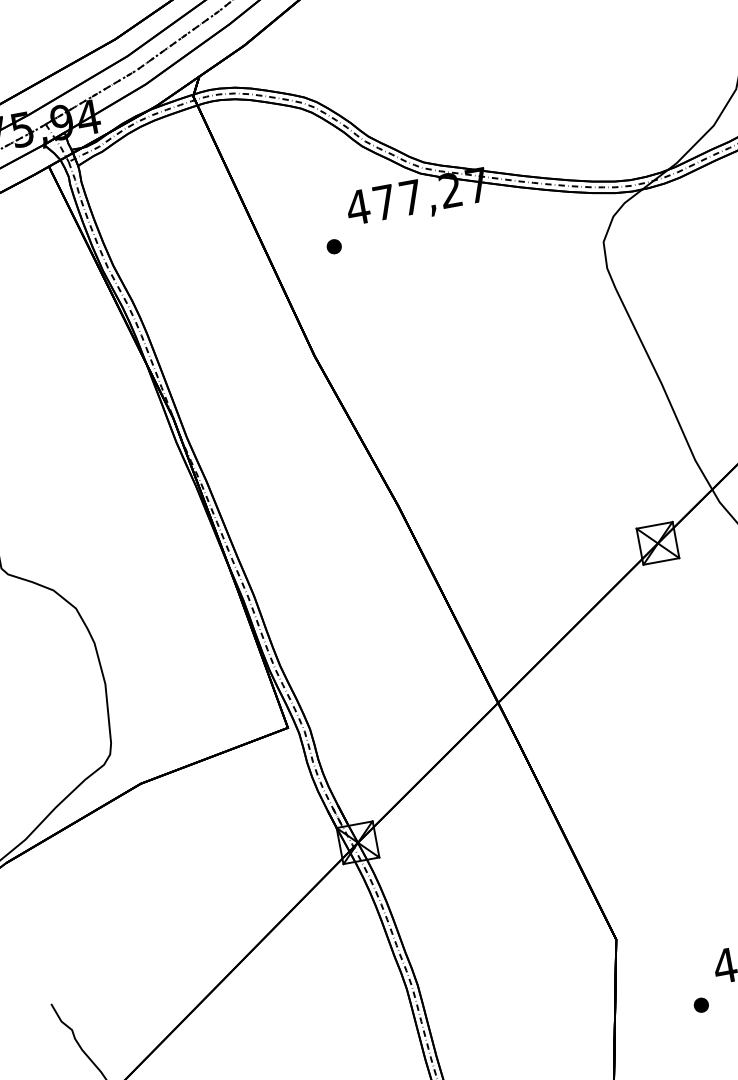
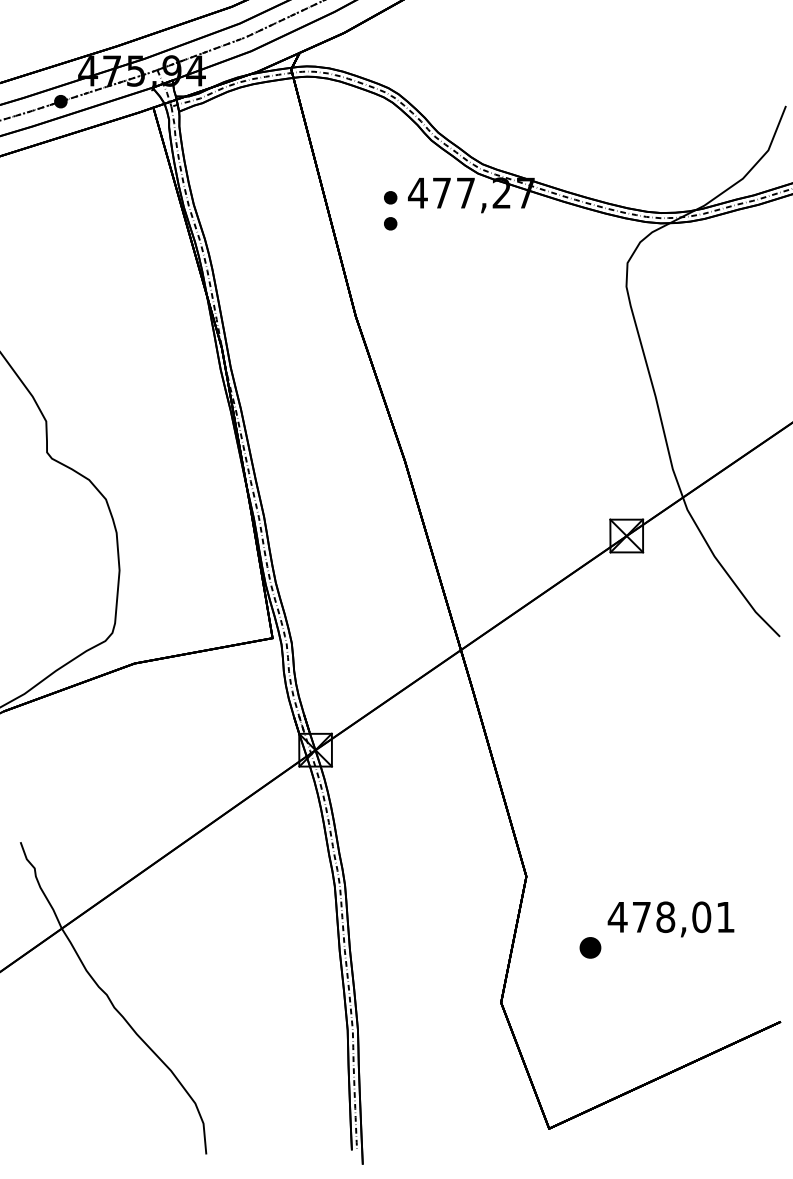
part: (328, 217) -> (390, 197), added
part: (701, 1004) -> (590, 947), size x1.6

